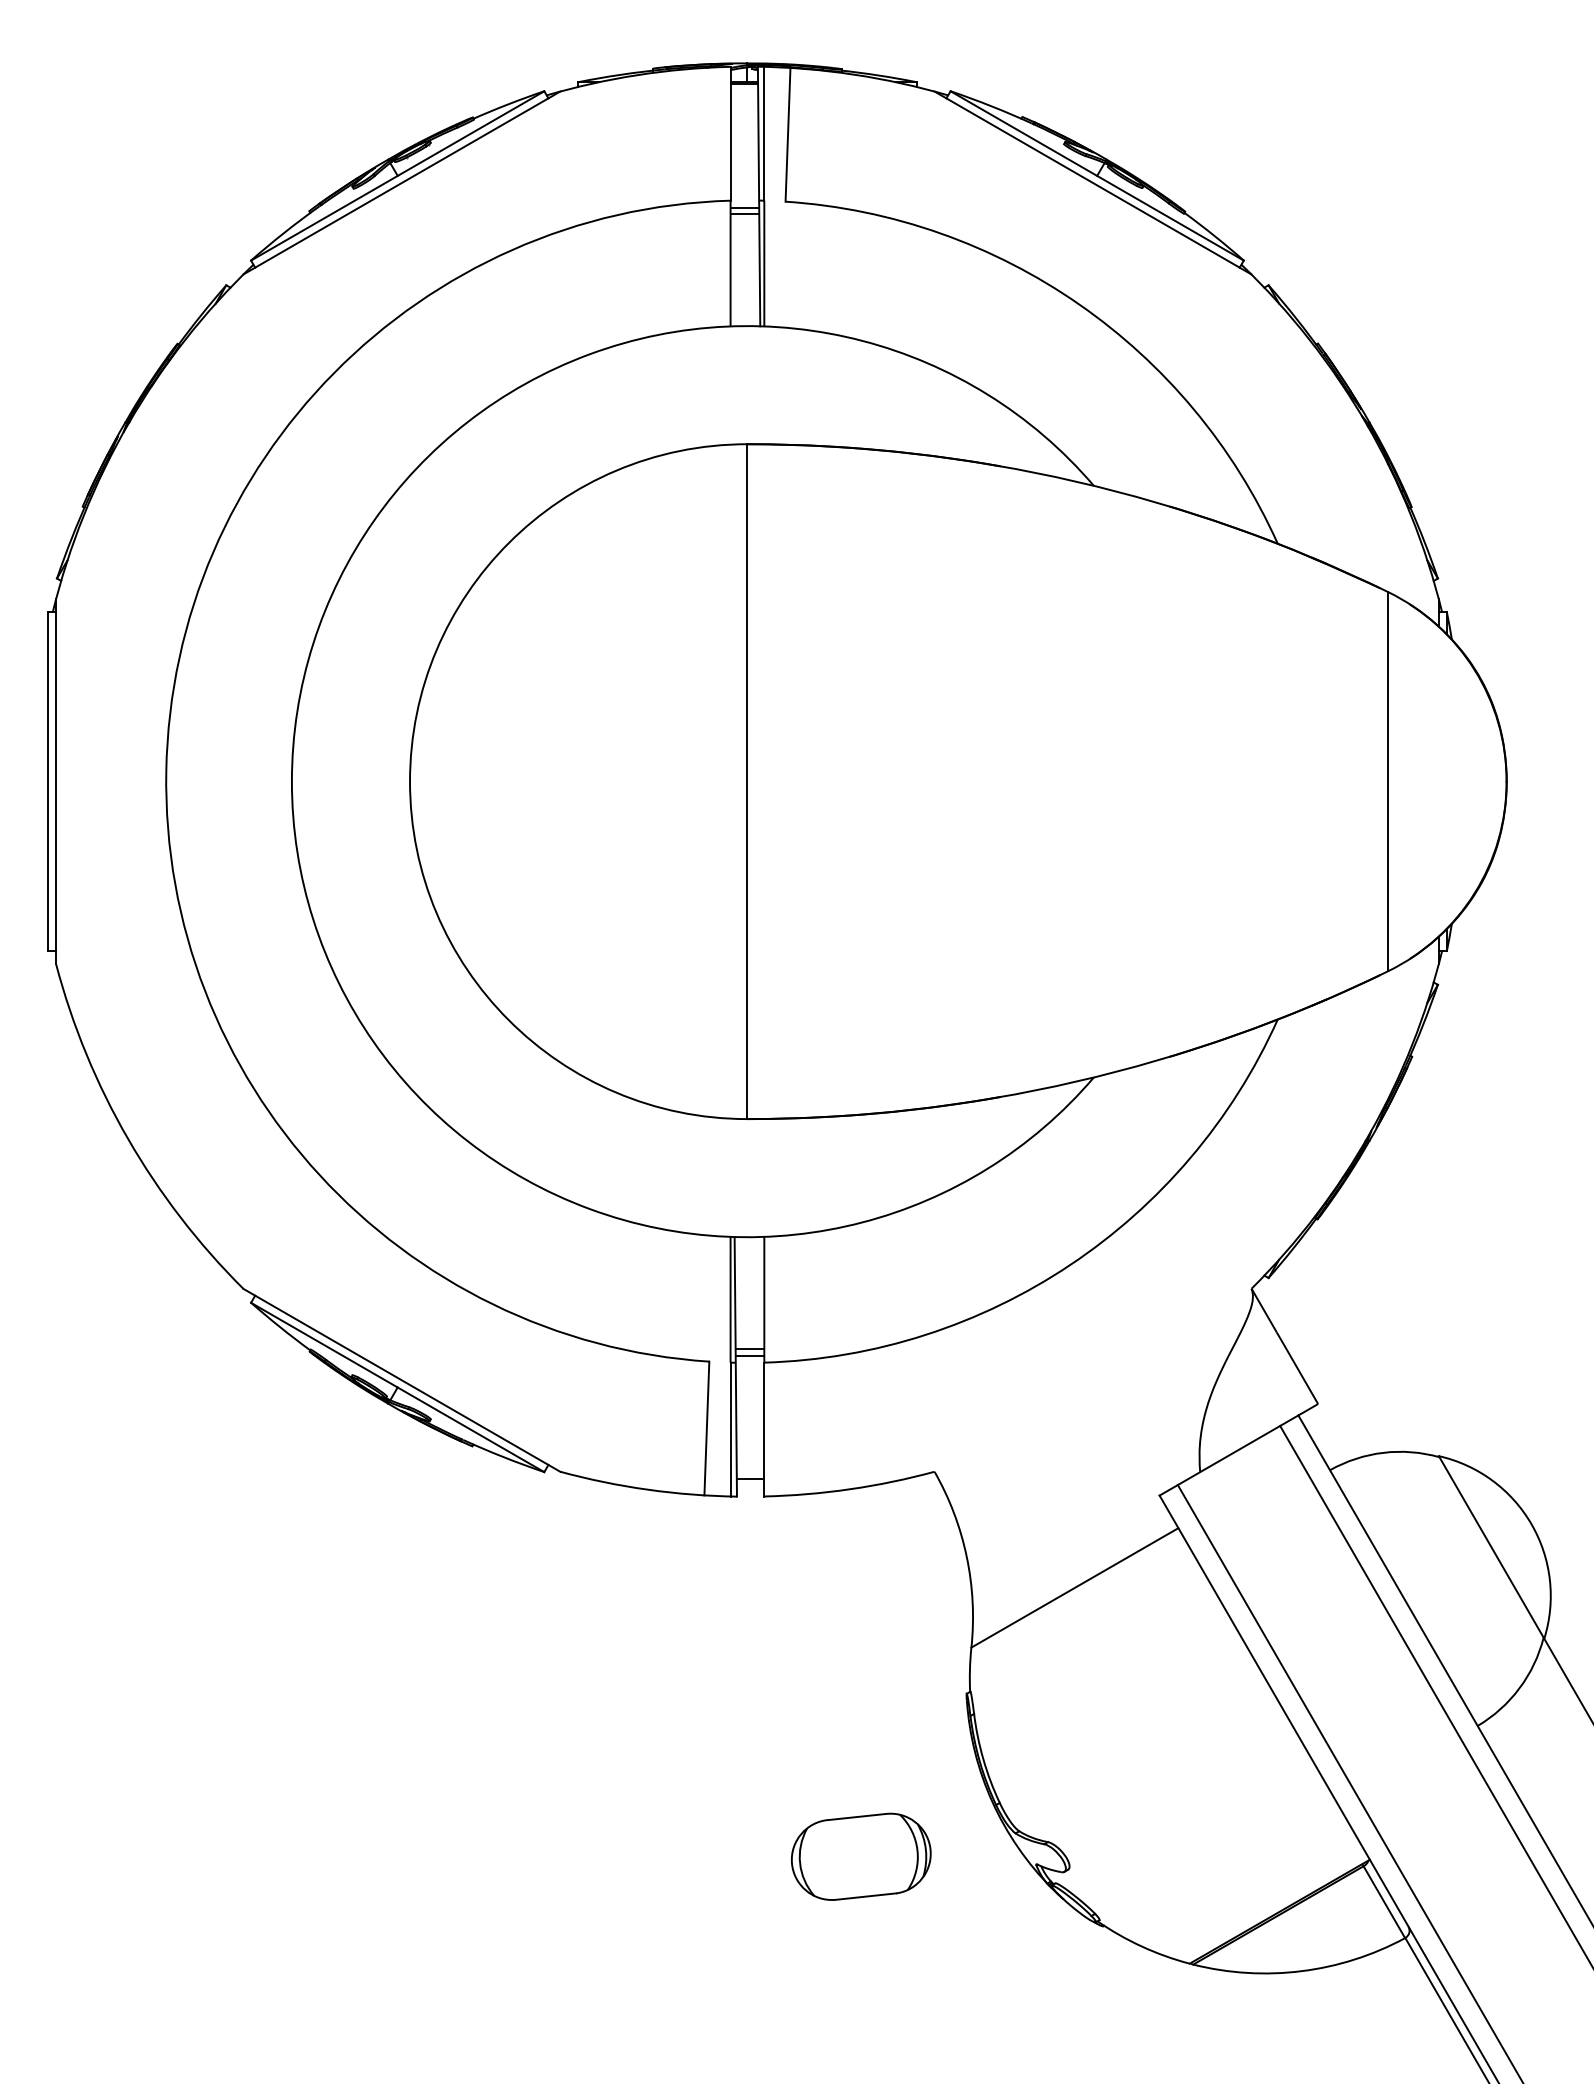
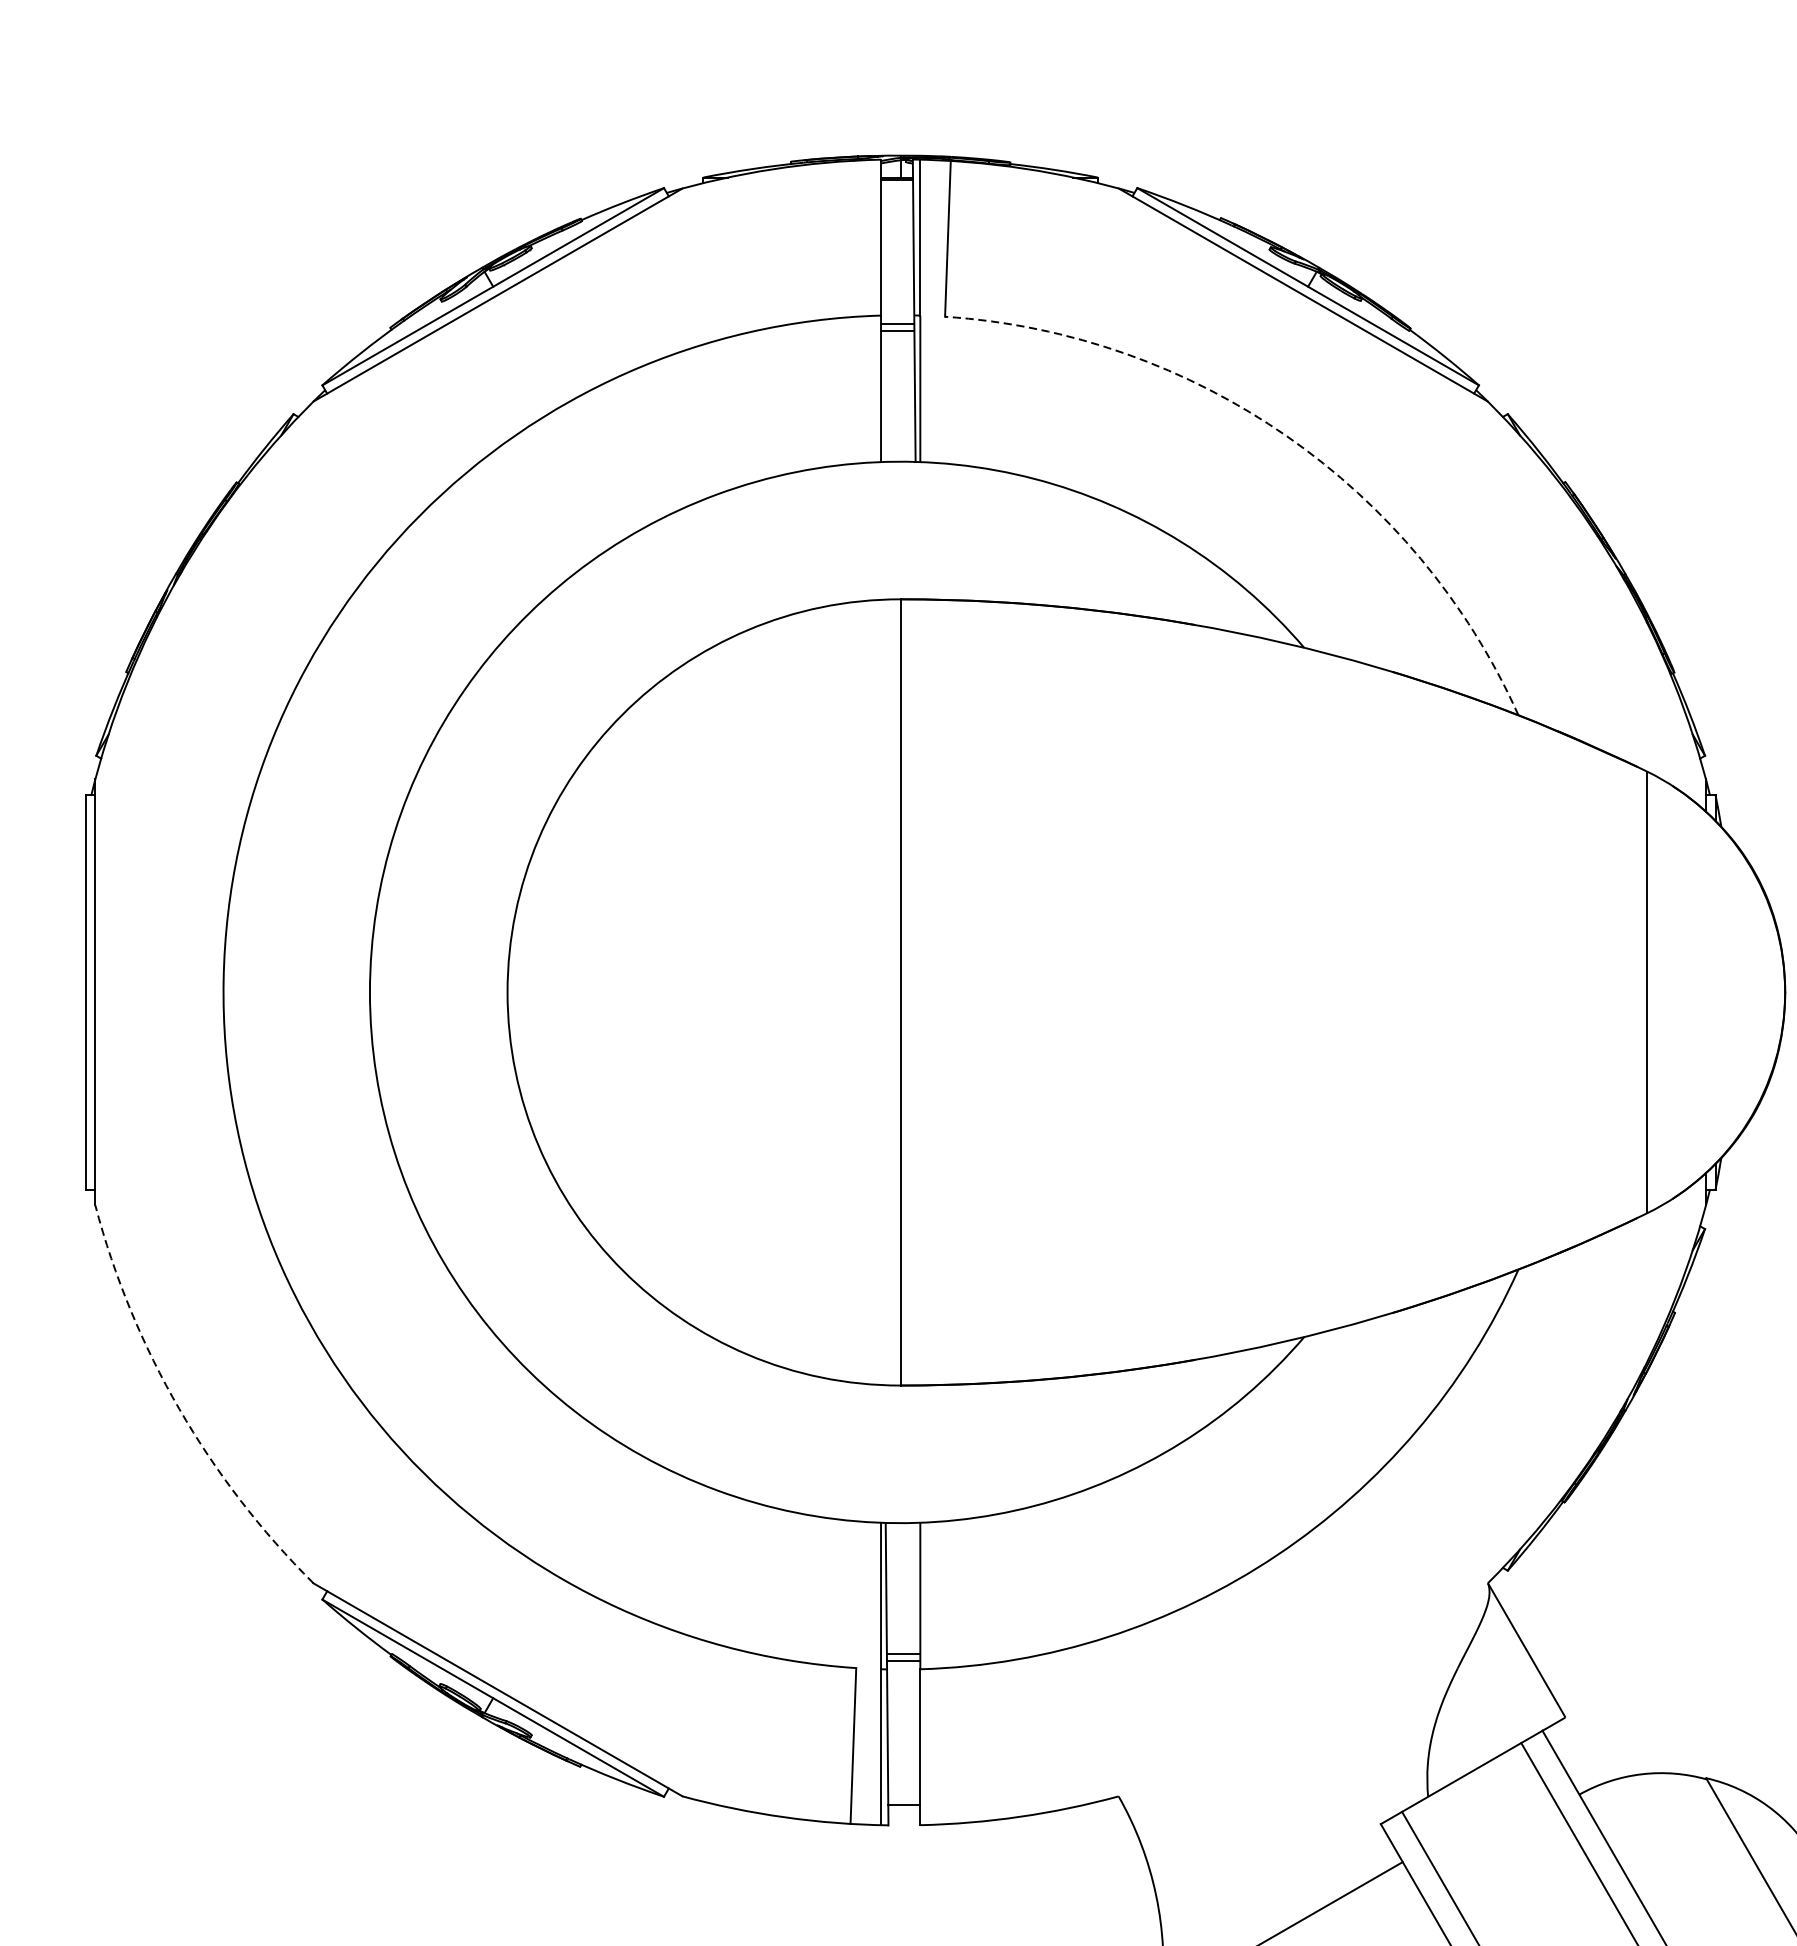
arc: (1079, 304) -> (1287, 436), solid -> dashed
arc: (128, 1139) -> (179, 1409), solid -> dashed

